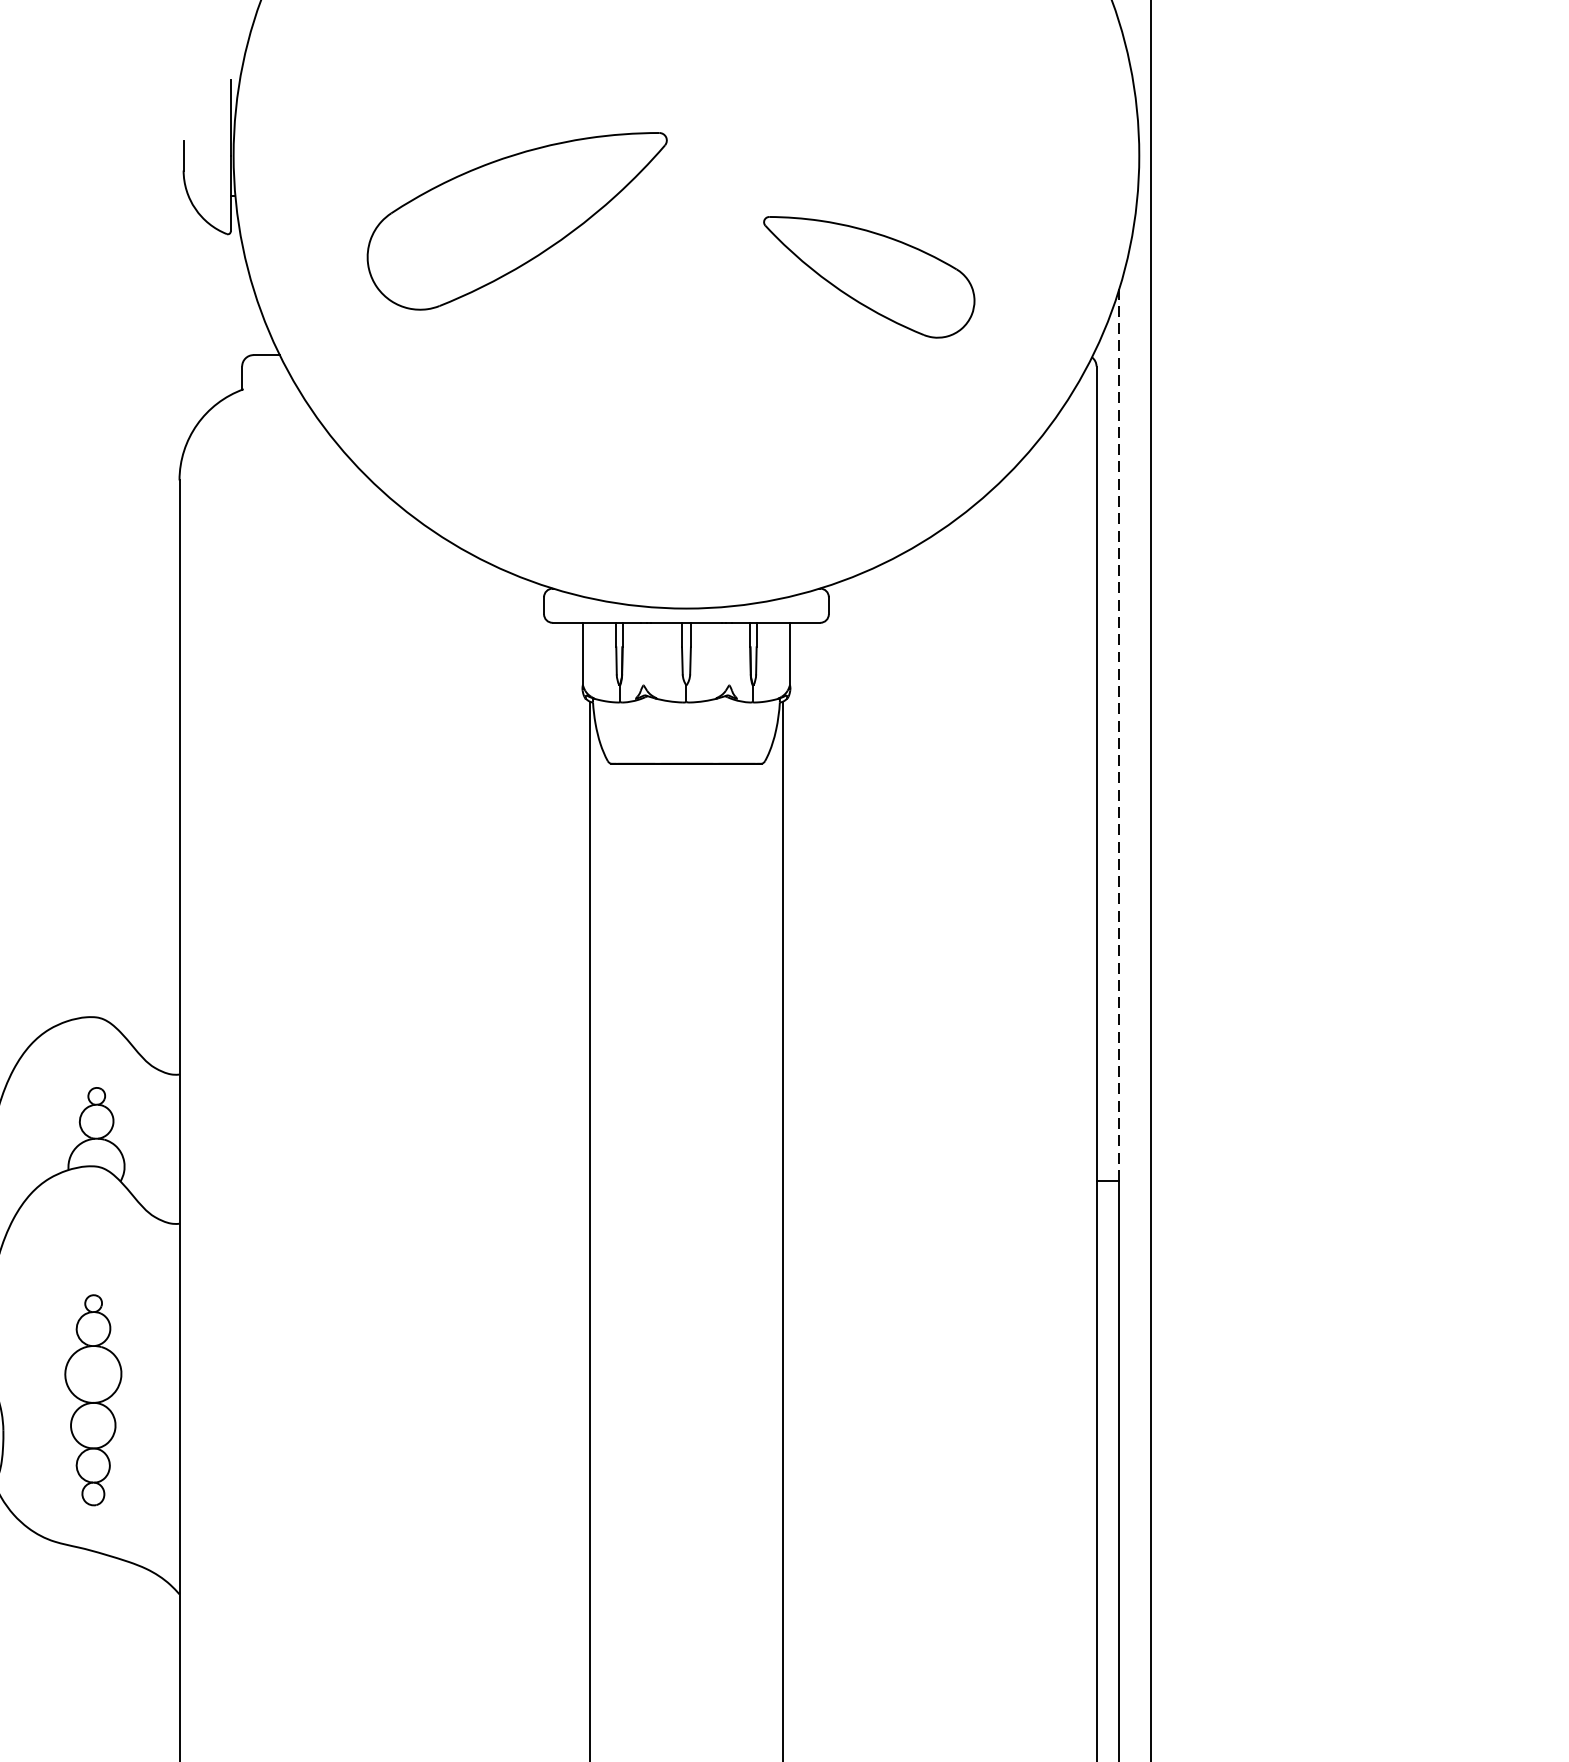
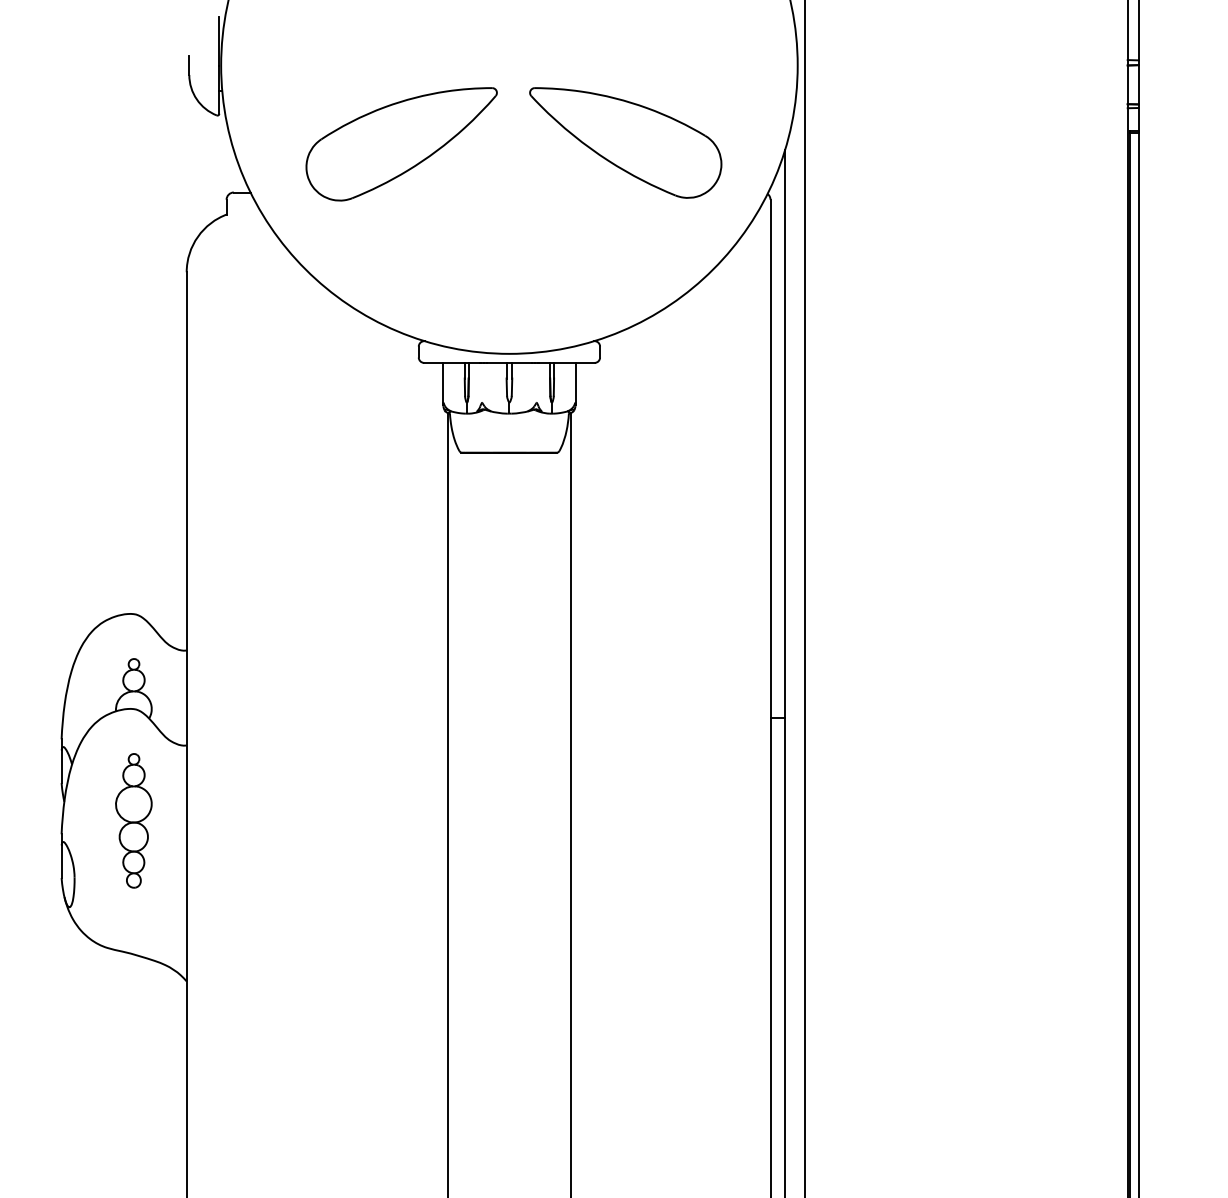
part: (516, 221) -> (401, 144), moved
part: (868, 276) -> (625, 142), size x1.43
line: (1120, 735) -> (785, 434), dashed -> solid
part: (92, 1399) -> (133, 820), moved

